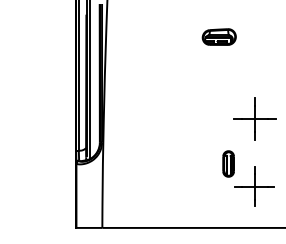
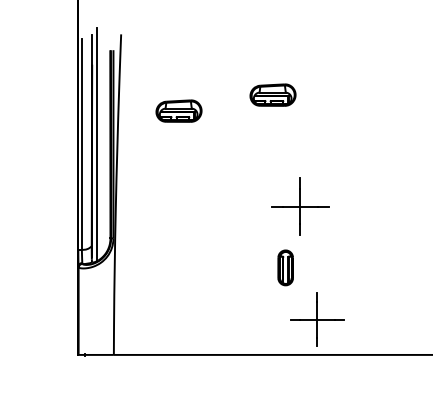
part: (149, 48) -> (178, 110), added
part: (254, 118) -> (300, 206), moved
part: (254, 186) -> (317, 319), moved

